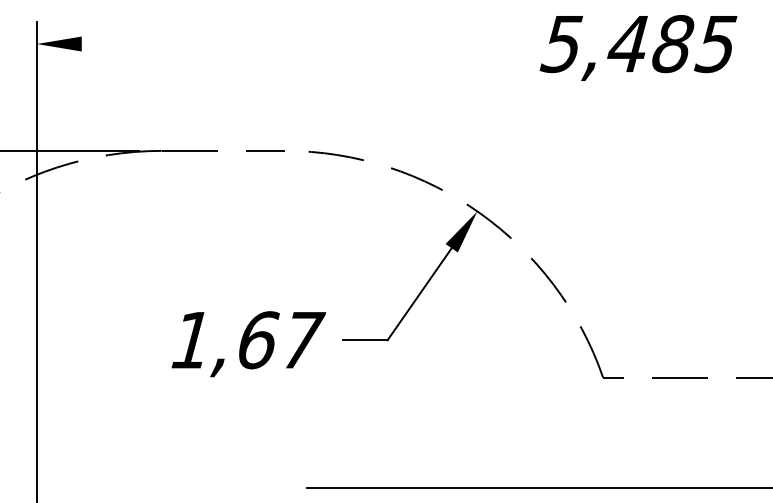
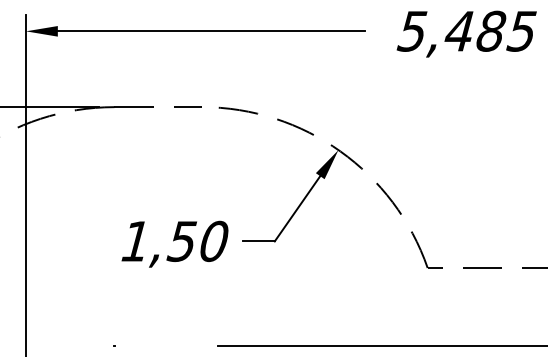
line: (296, 44) -> (210, 31), added
text: (638, 47) -> (466, 33), moved
text: (280, 340) -> (198, 241), 1,67 -> 1,50

